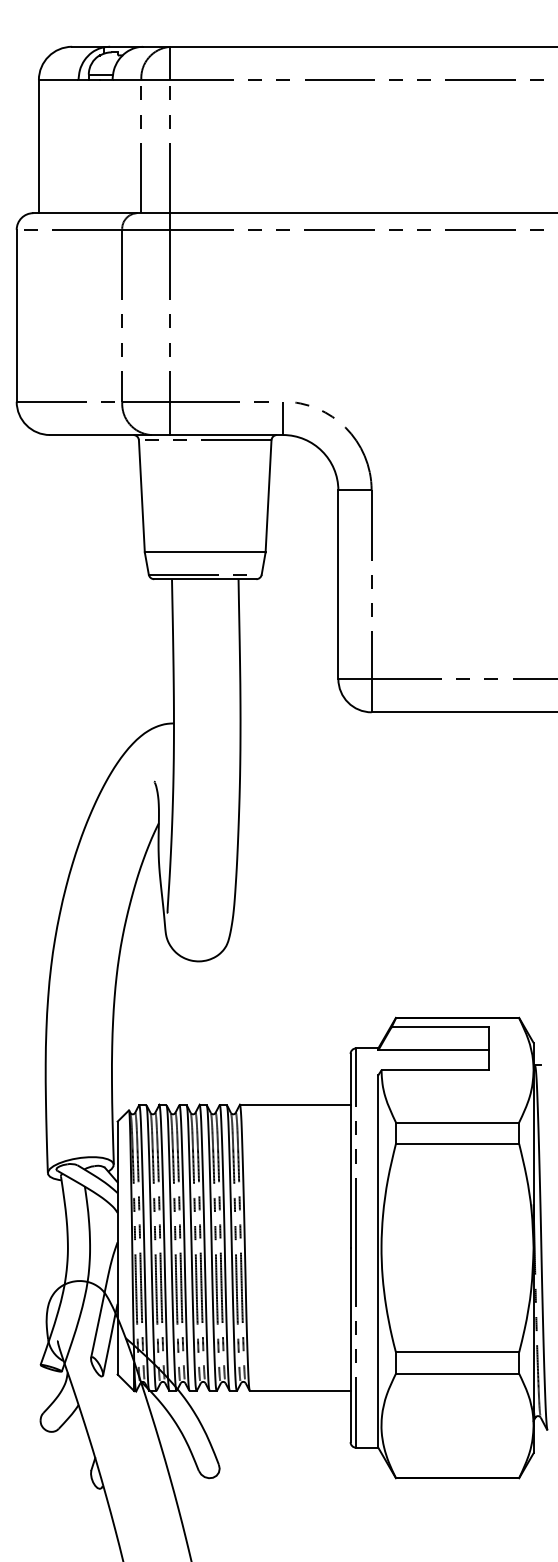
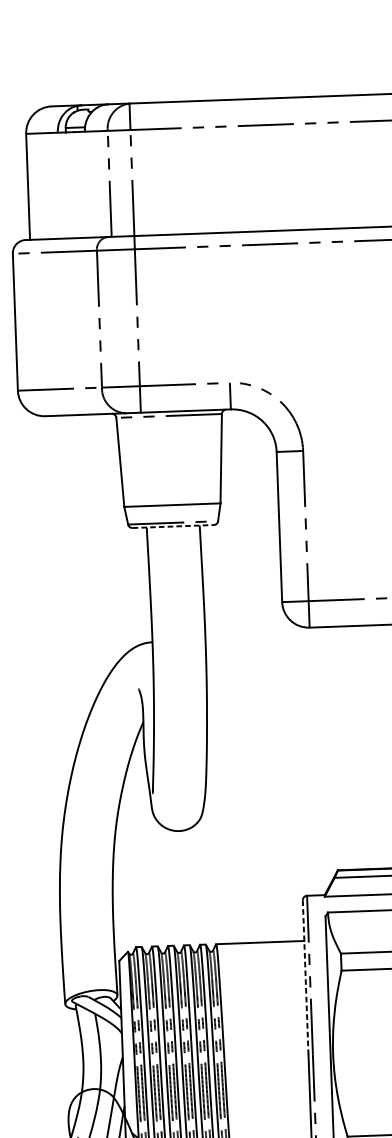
line: (205, 579) -> (173, 526), solid -> dashed
line: (350, 1150) -> (305, 977), solid -> dashed

